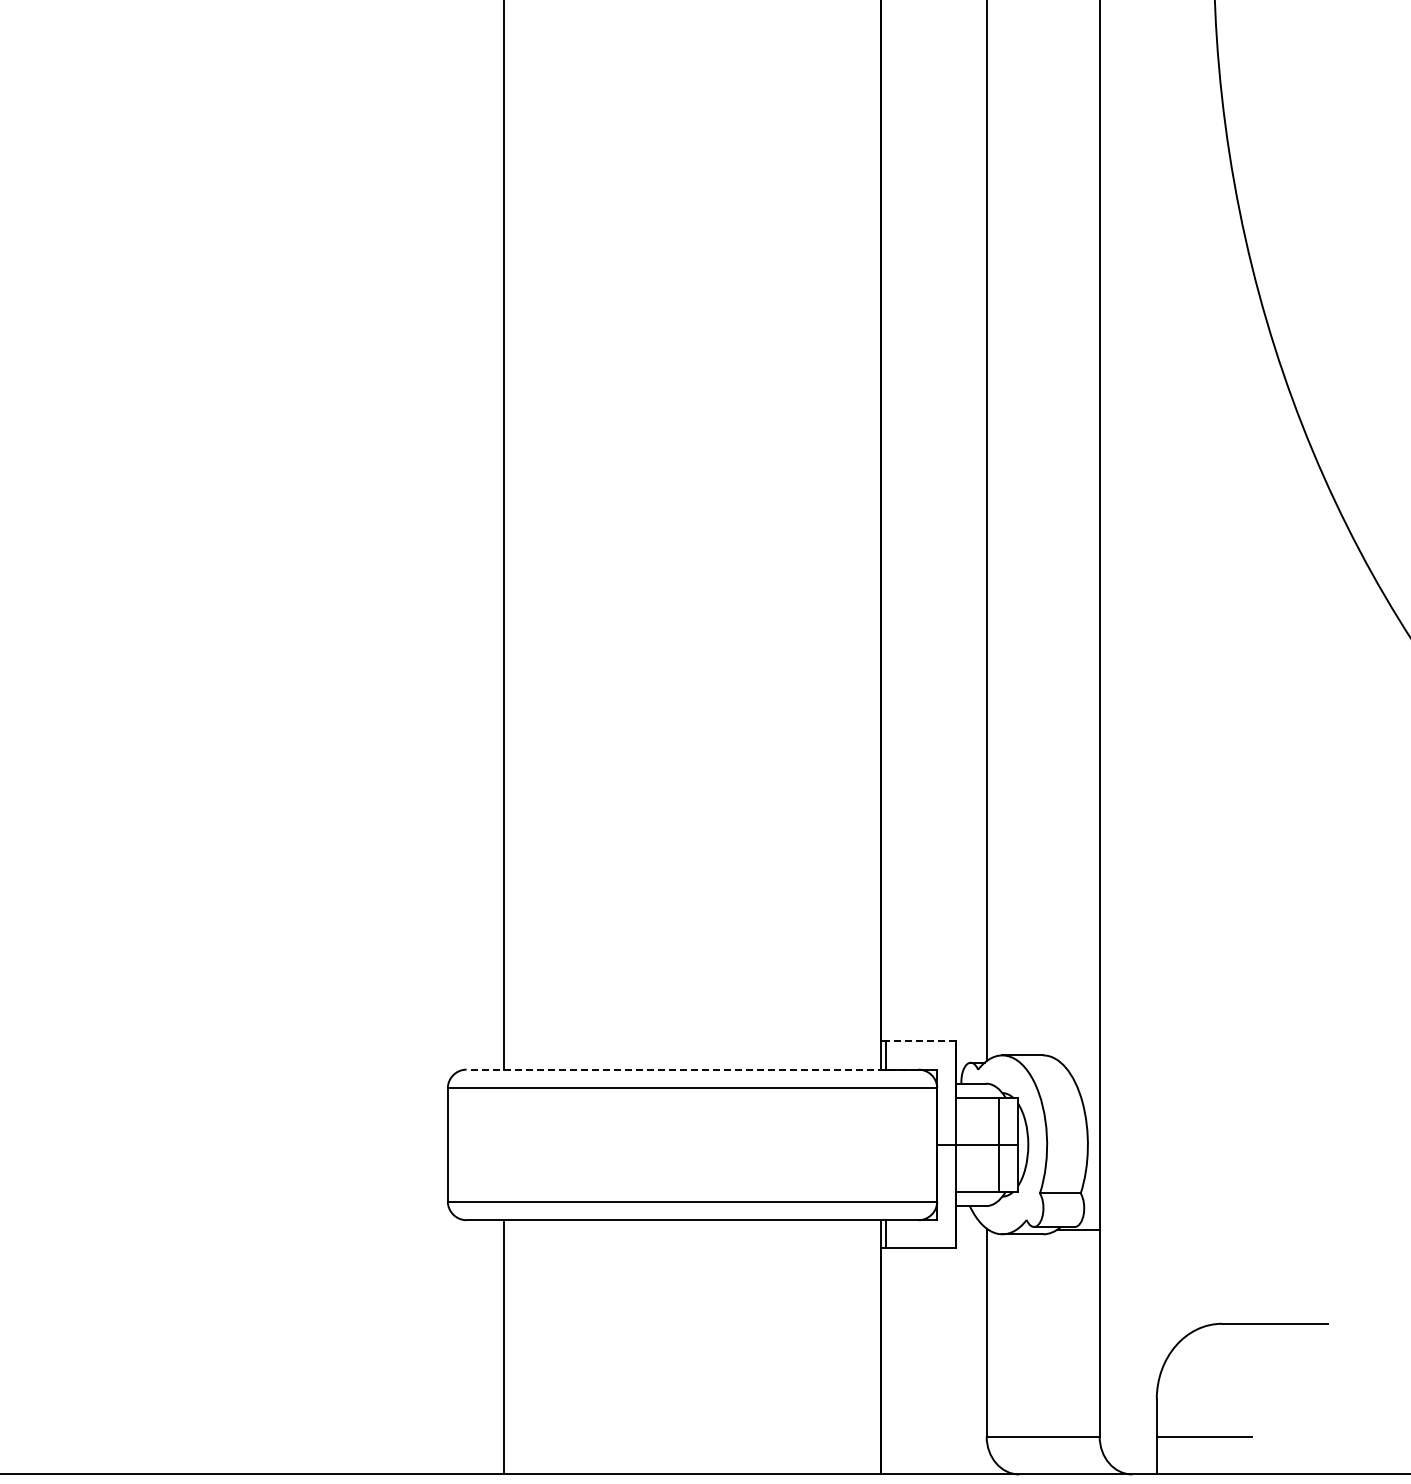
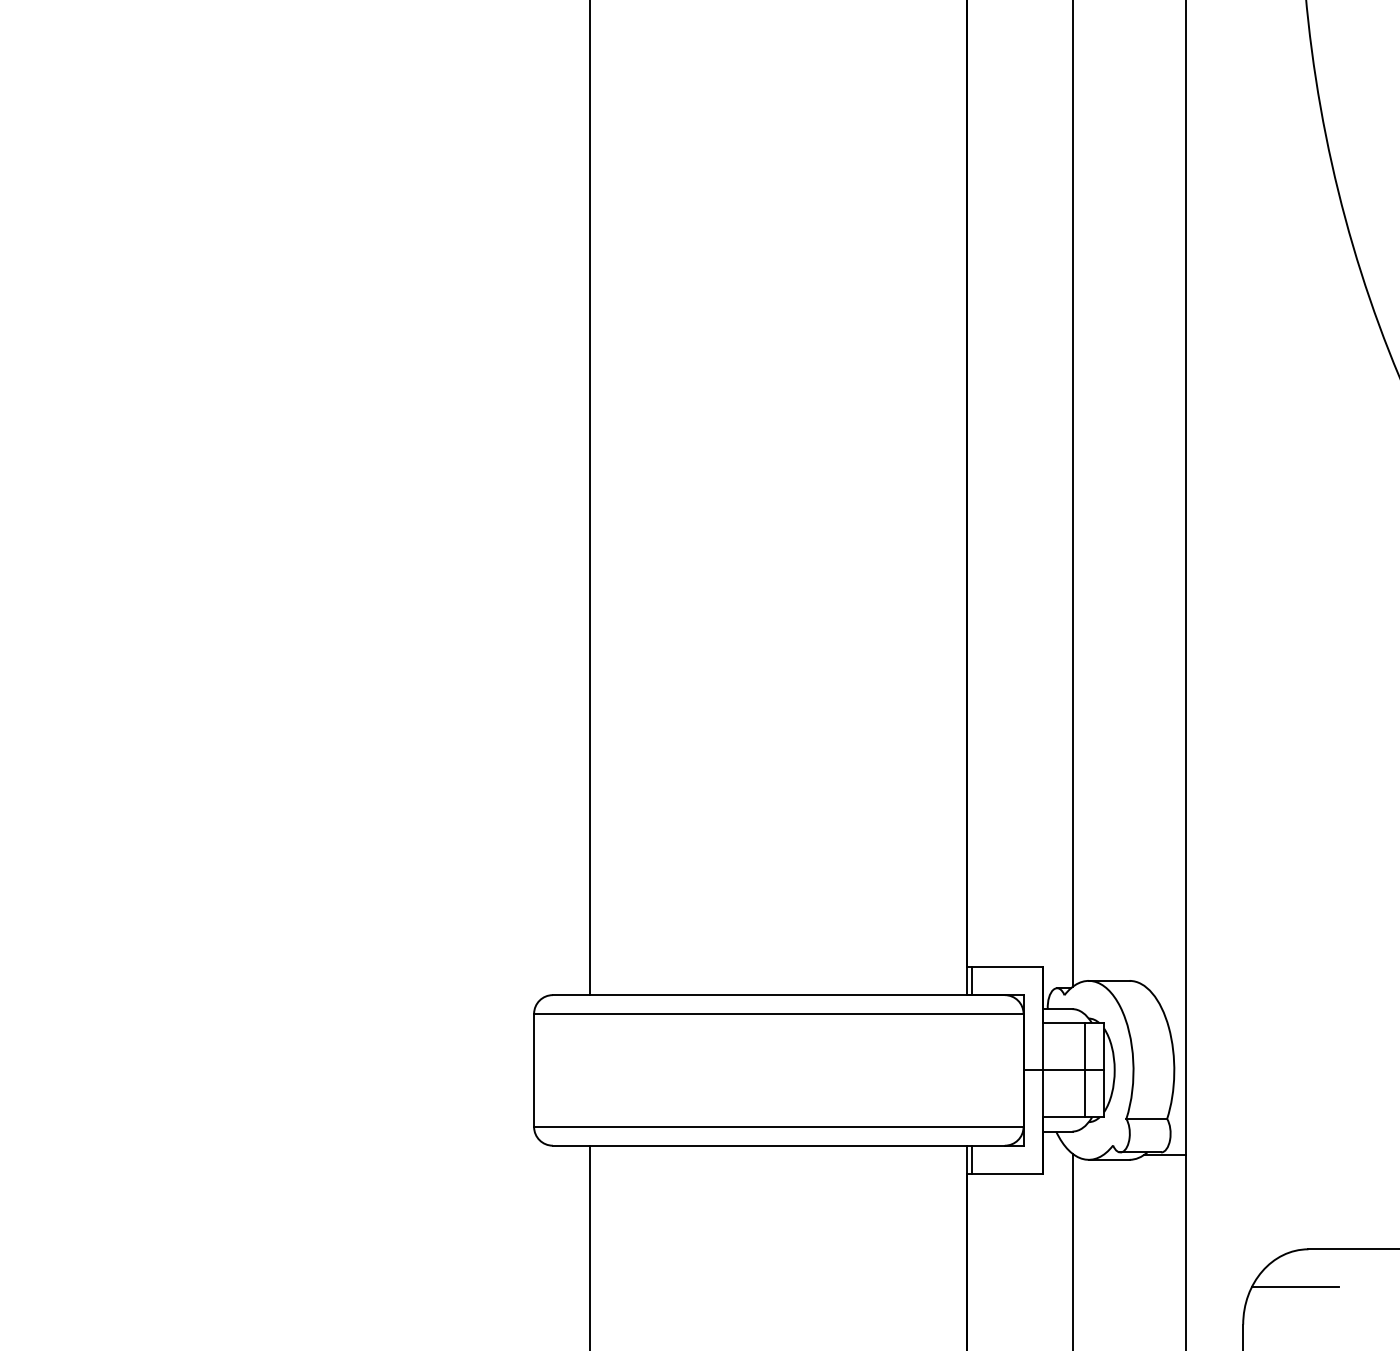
line: (920, 1041) -> (1006, 966), dashed -> solid
line: (692, 1069) -> (778, 994), dashed -> solid
line: (1208, 1361) -> (1294, 1287), added

